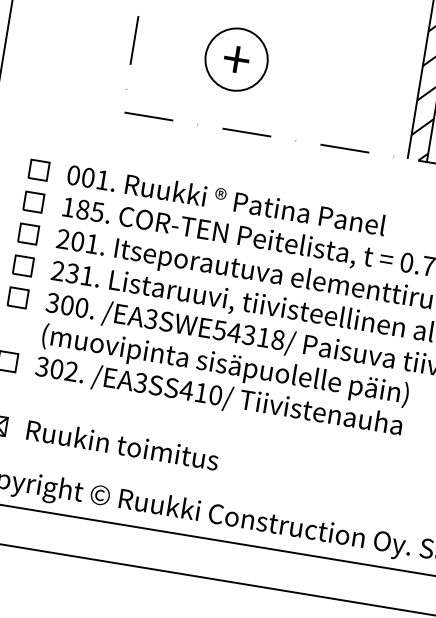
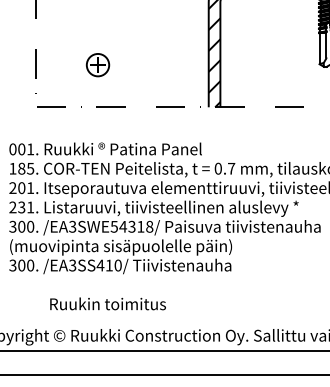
circle: (235, 58) -> (97, 64), size x0.6
text: (71, 371) -> (30, 265), 302. -> 300.
text: (122, 444) -> (107, 303), moved

